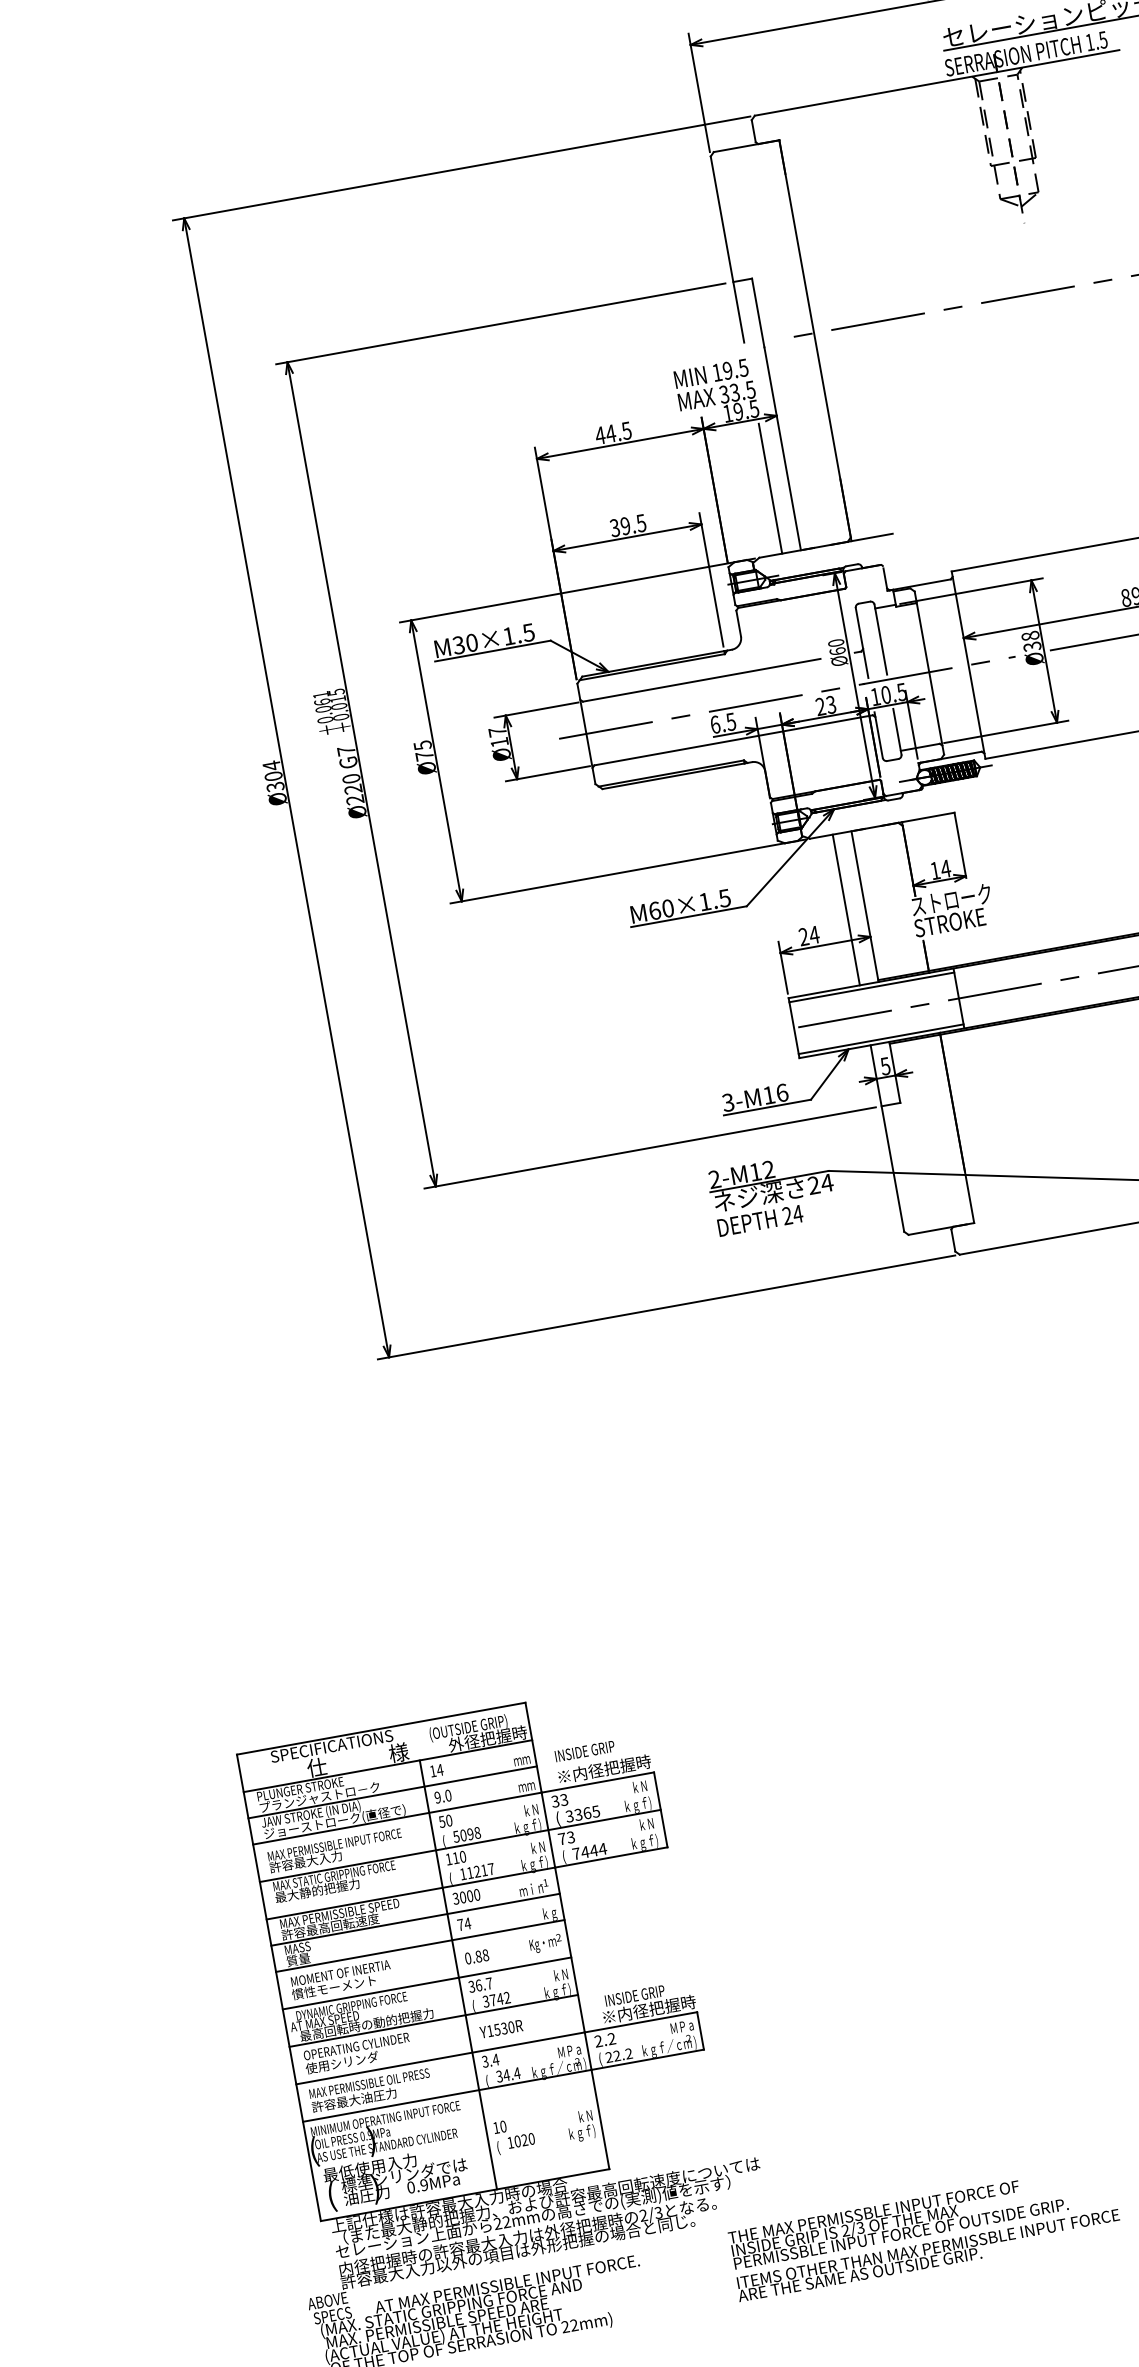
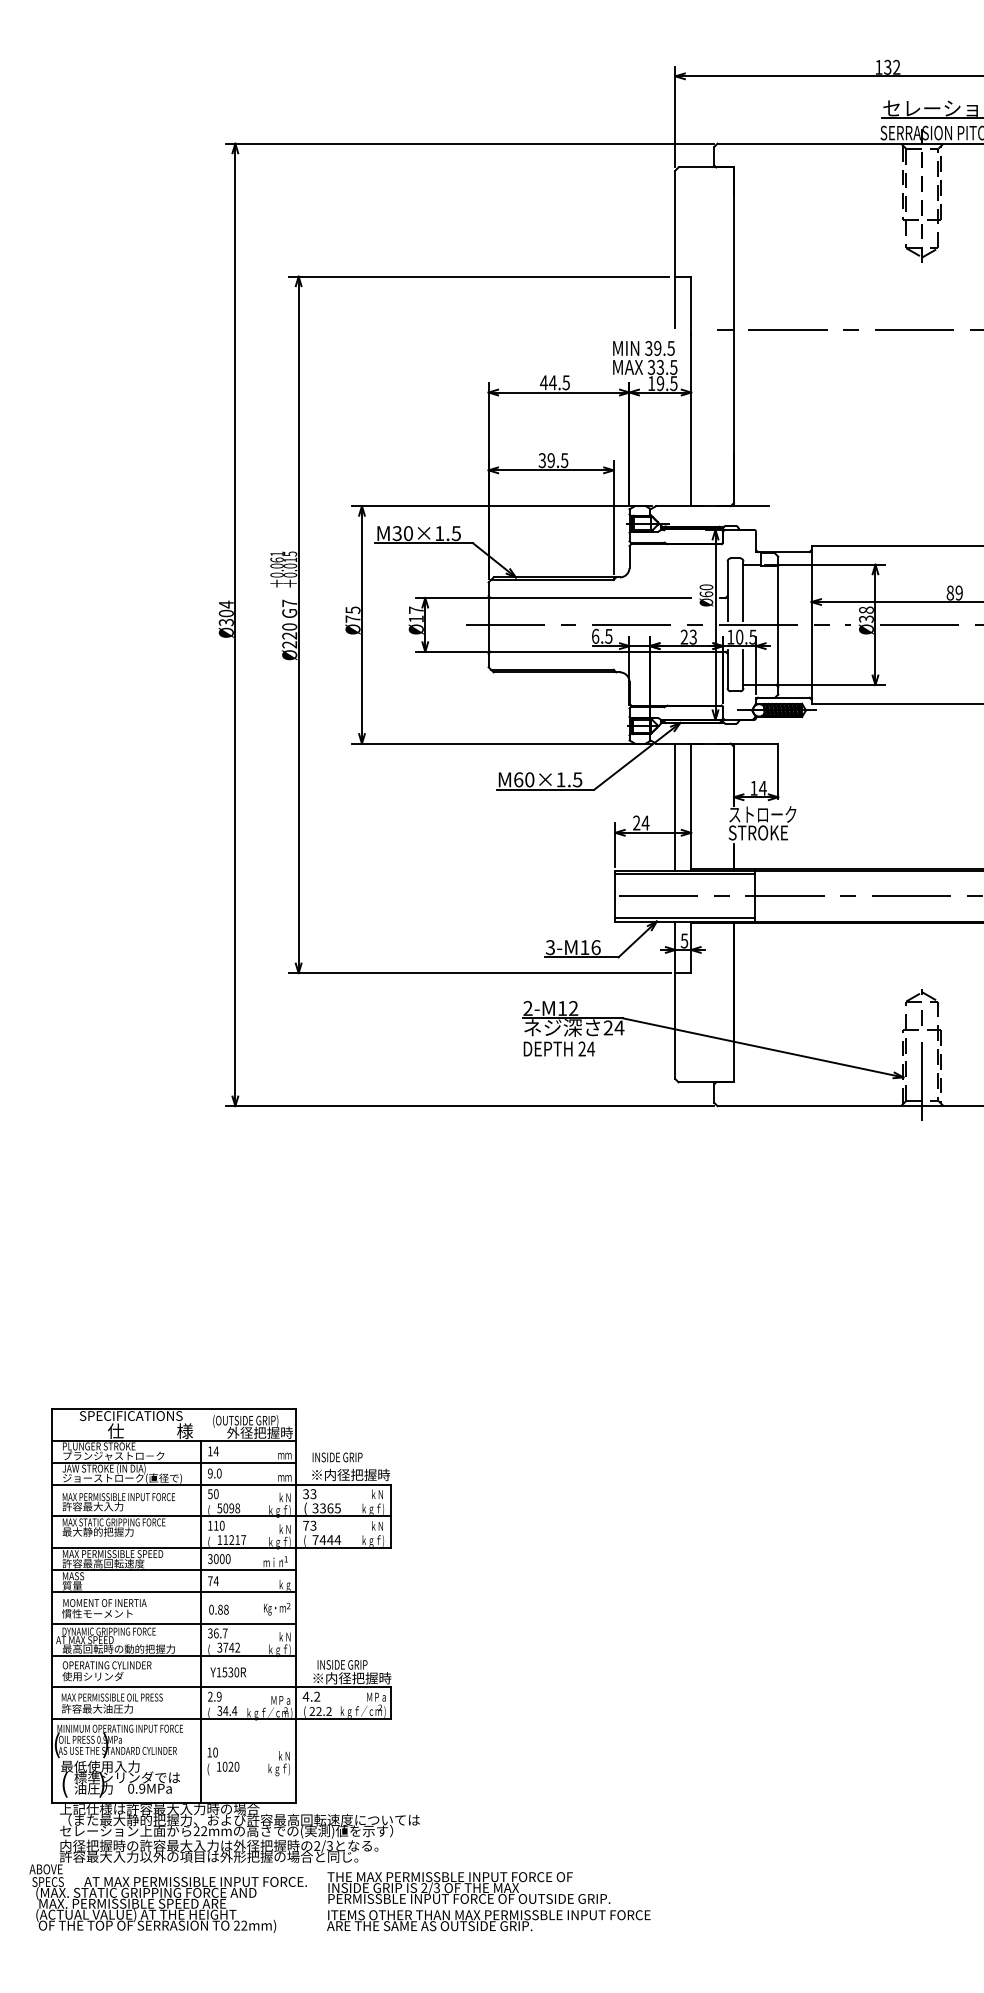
text: (716, 371) -> (648, 347), 19.5 -> 39.5
line: (770, 488) -> (675, 451), removed
text: (597, 2041) -> (305, 1696), 2.2 -> 4.2
text: (490, 2060) -> (214, 1696), 3.4 -> 2.9
text: (924, 2232) -> (488, 1901), moved

